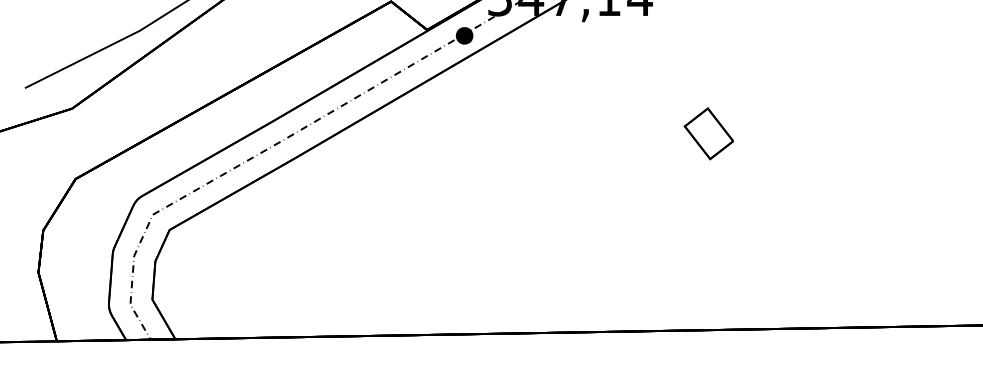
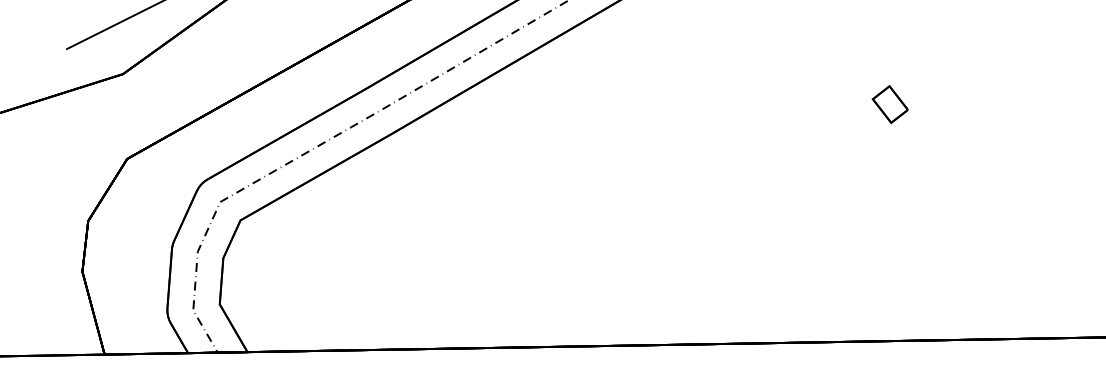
part: (708, 133) -> (890, 104), size x0.6

